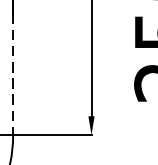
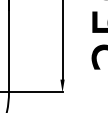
line: (13, 75) -> (9, 51), dashed -> solid

